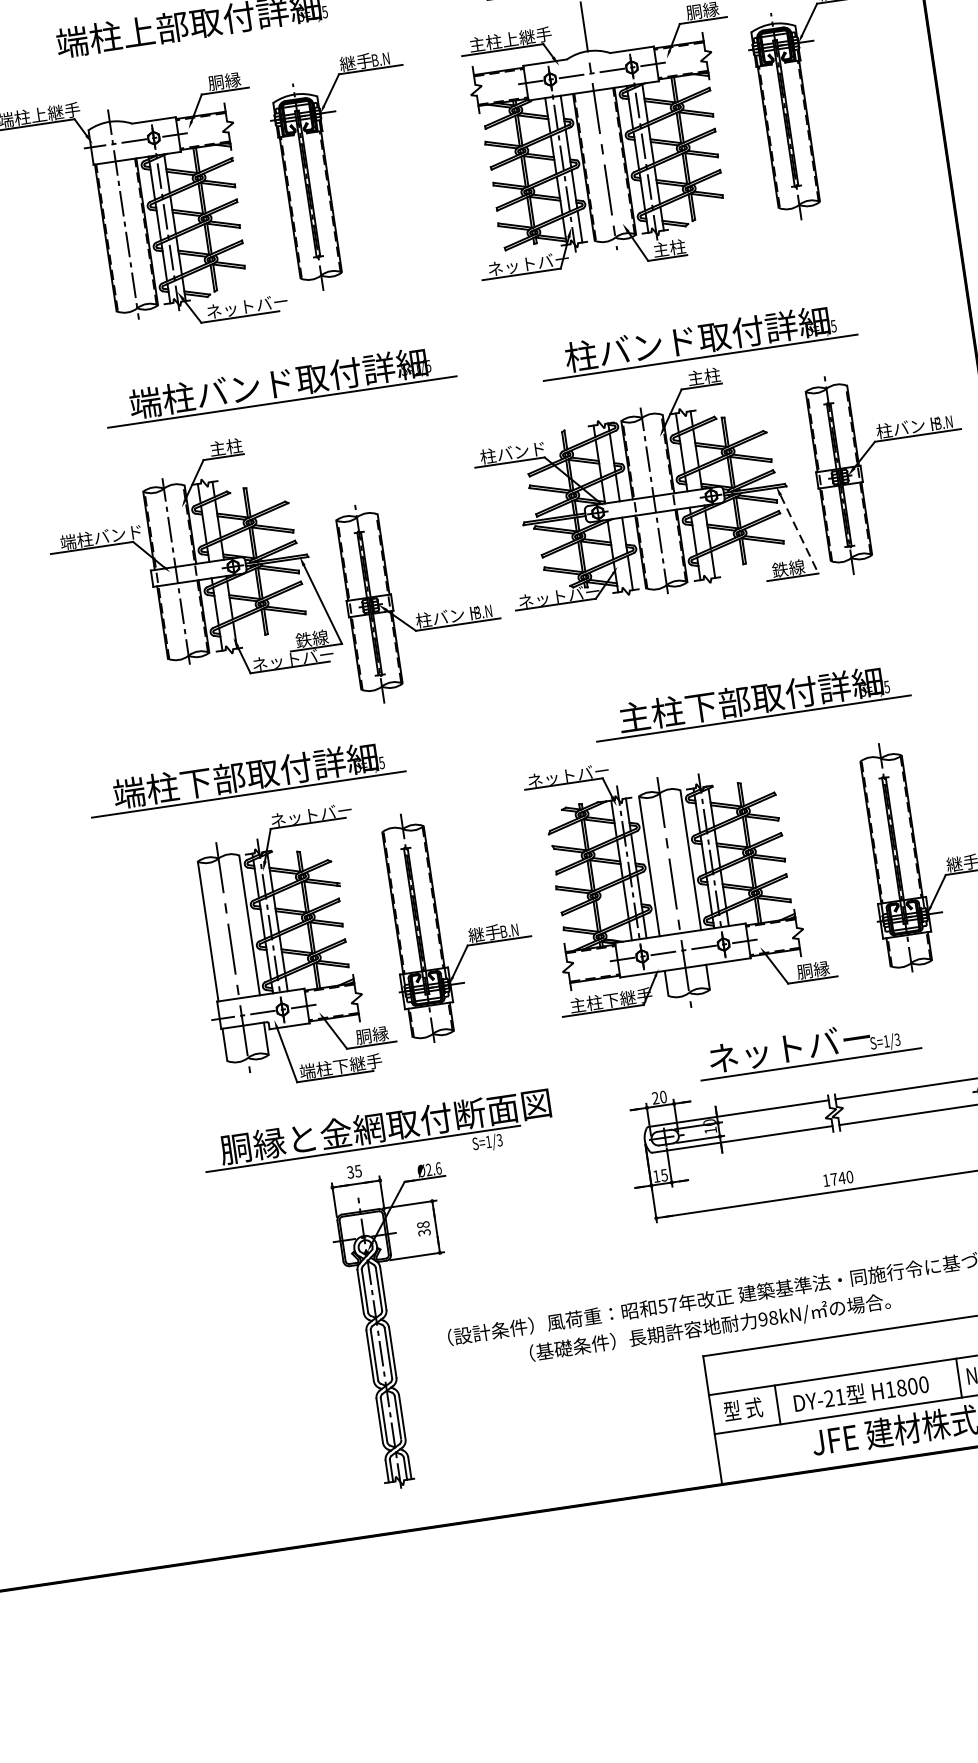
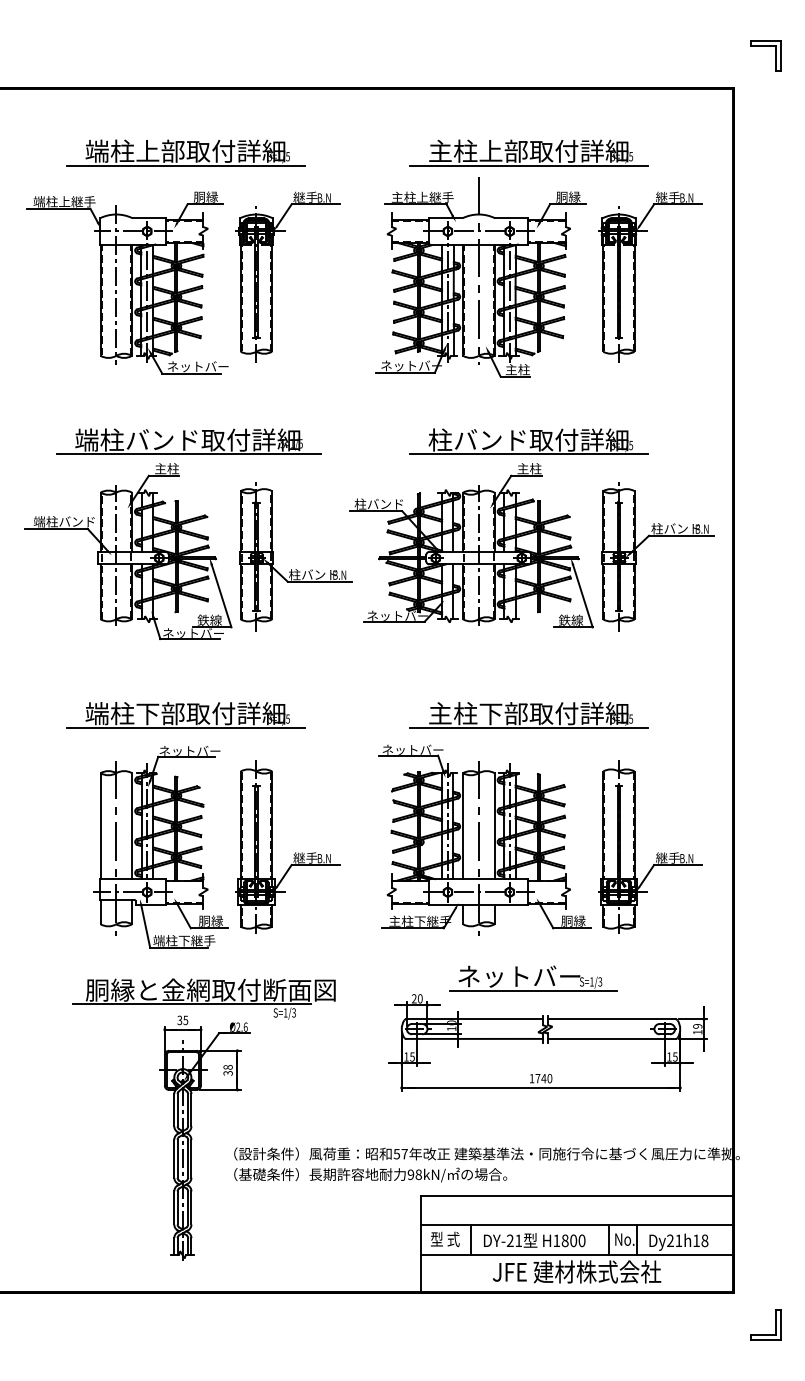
line: (191, 43) -> (185, 165), added
part: (279, 385) -> (188, 441), moved
line: (798, 534) -> (582, 596), dashed -> solid
part: (423, 613) -> (295, 569), moved
part: (246, 778) -> (185, 715), moved
part: (680, 879) -> (484, 839), moved
text: (709, 1326) -> (370, 1174), moved

